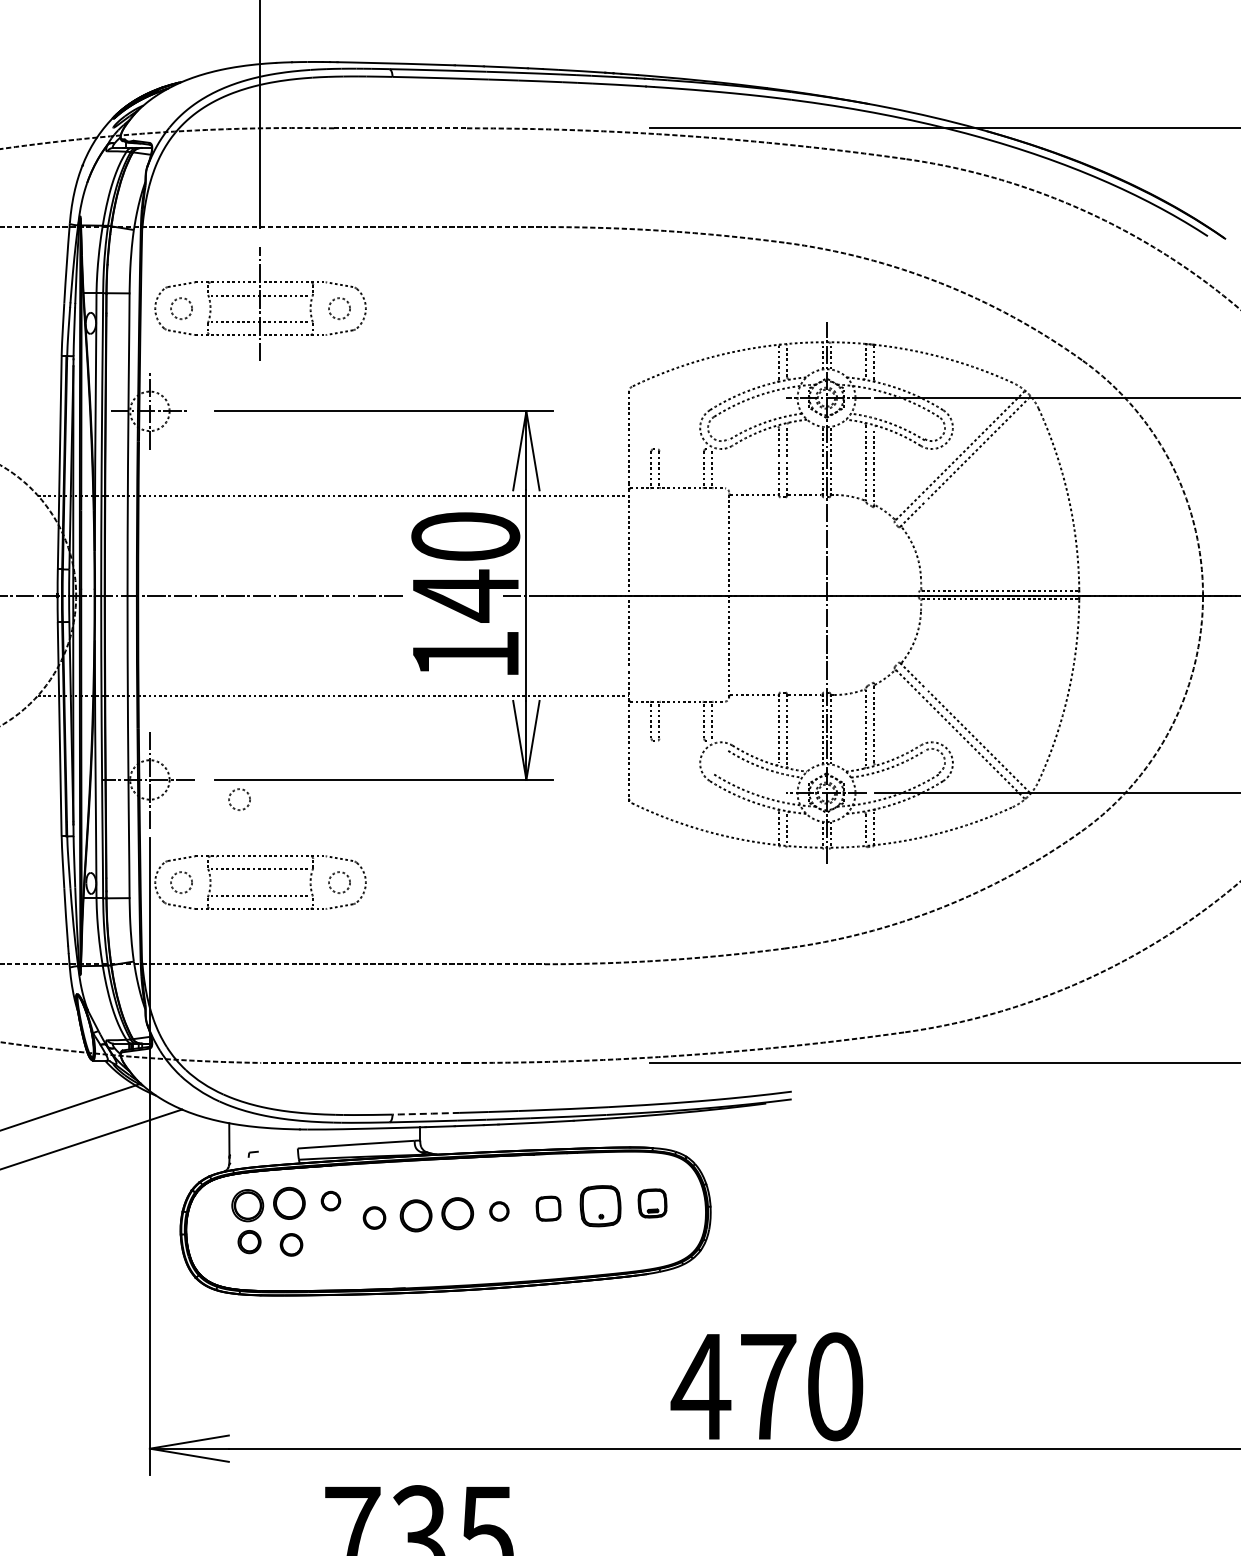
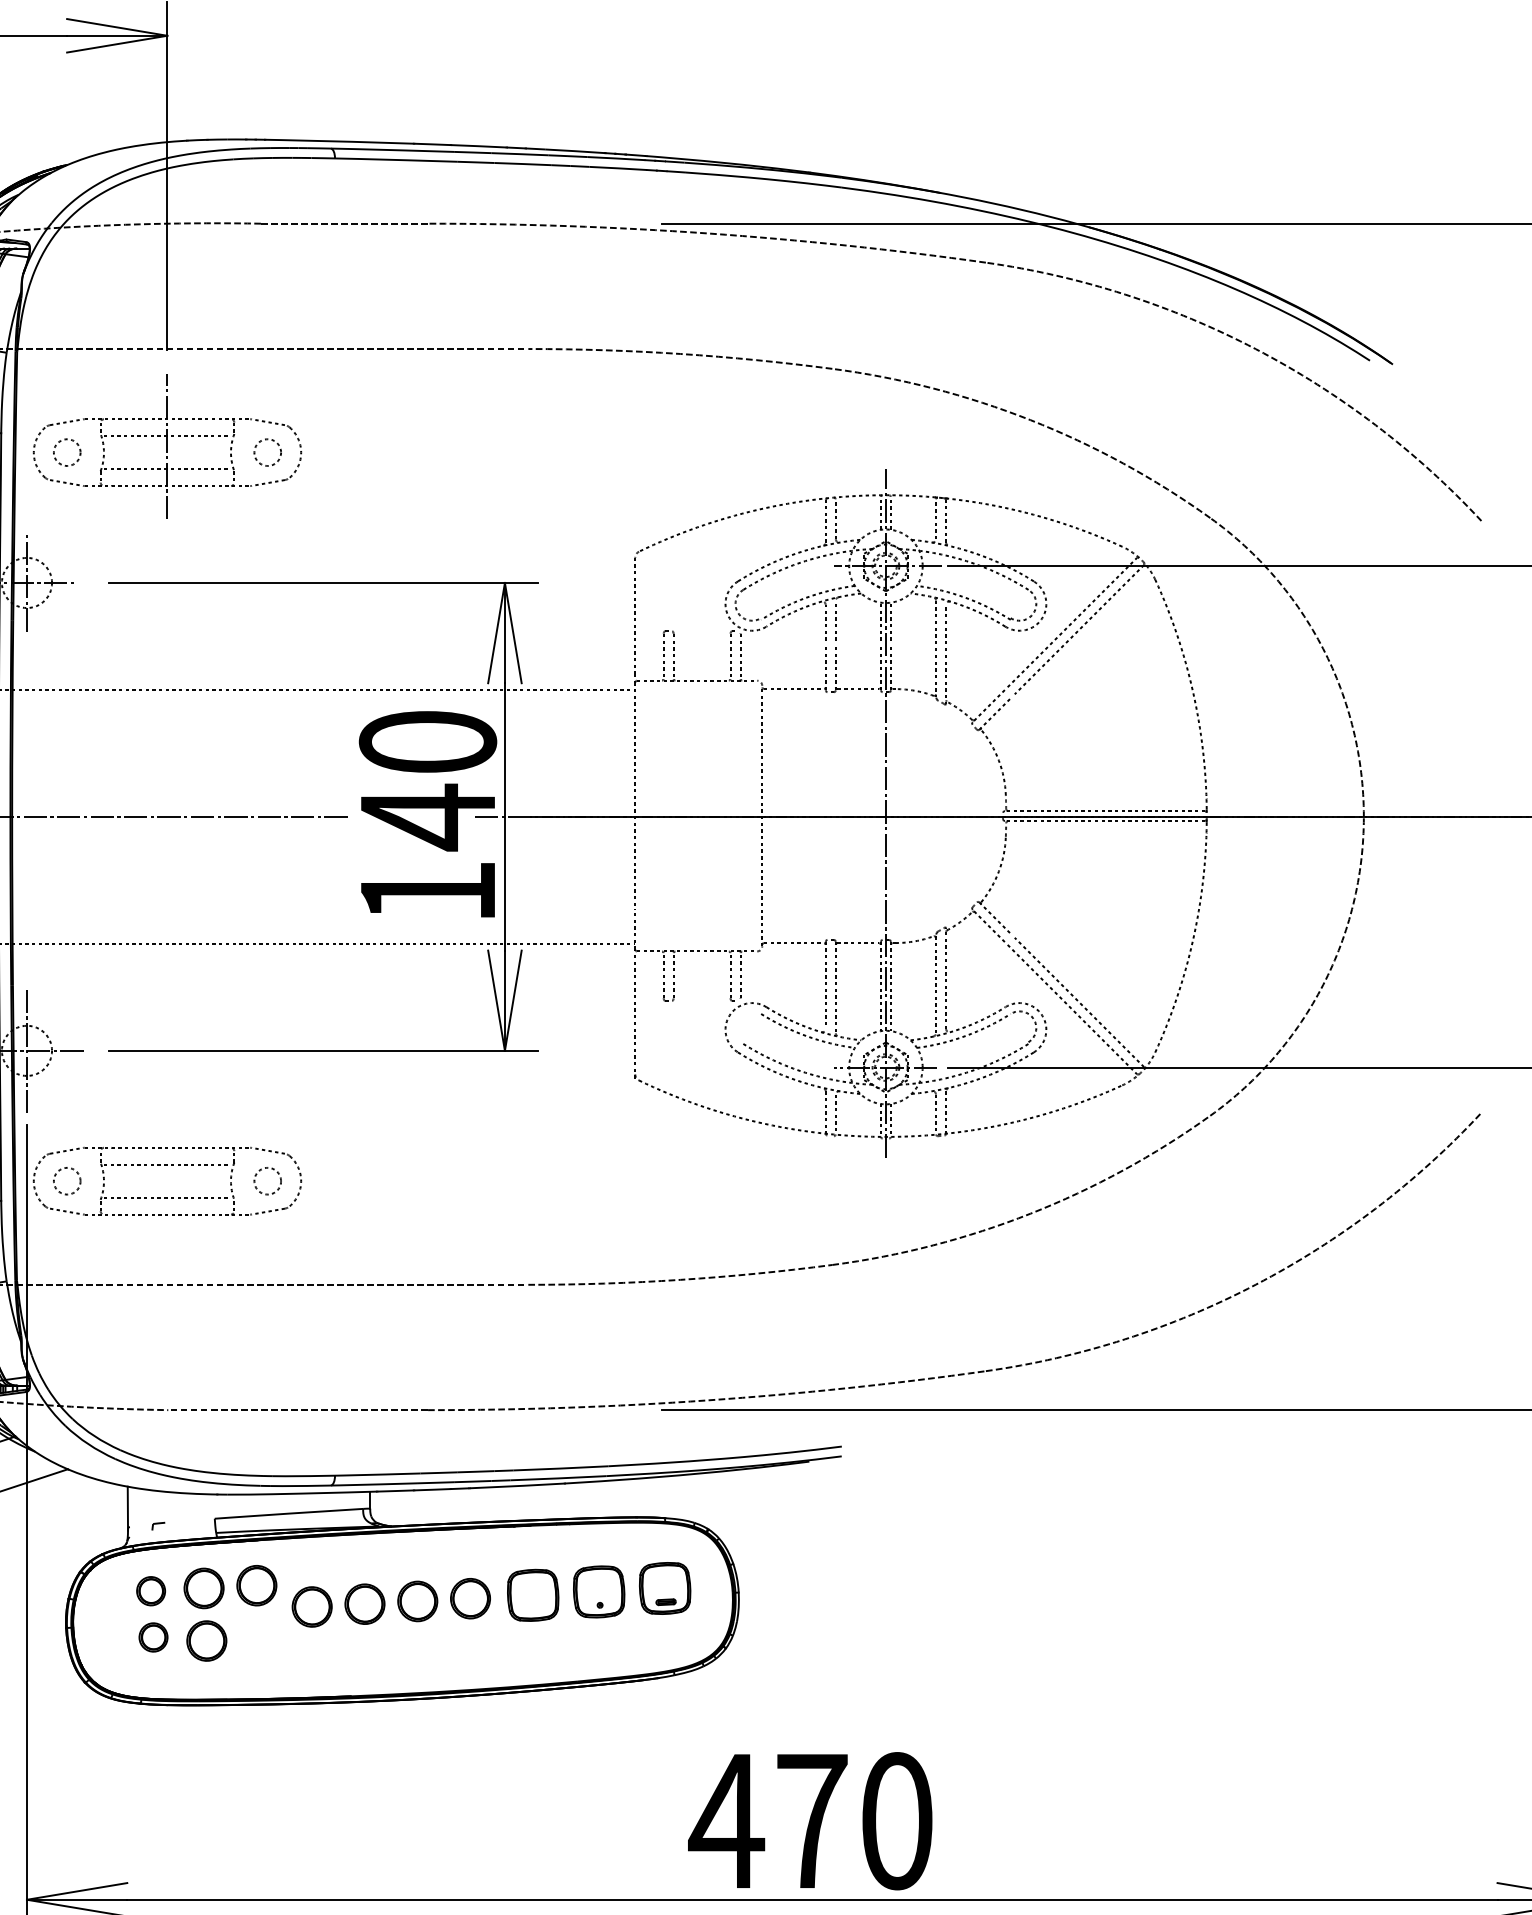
circle: (239, 799) -> (140, 1075), removed
line: (425, 1113) -> (376, 1474), dashed -> solid
part: (330, 1200) -> (256, 1584), size x1.67
part: (652, 1203) -> (665, 1588), size x1.43
part: (247, 1205) -> (150, 1591), size x0.71
part: (548, 1208) -> (532, 1594), size x1.67
part: (499, 1211) -> (470, 1598), size x1.67
part: (374, 1217) -> (312, 1606), size x1.43
part: (291, 1244) -> (206, 1640), size x1.43

